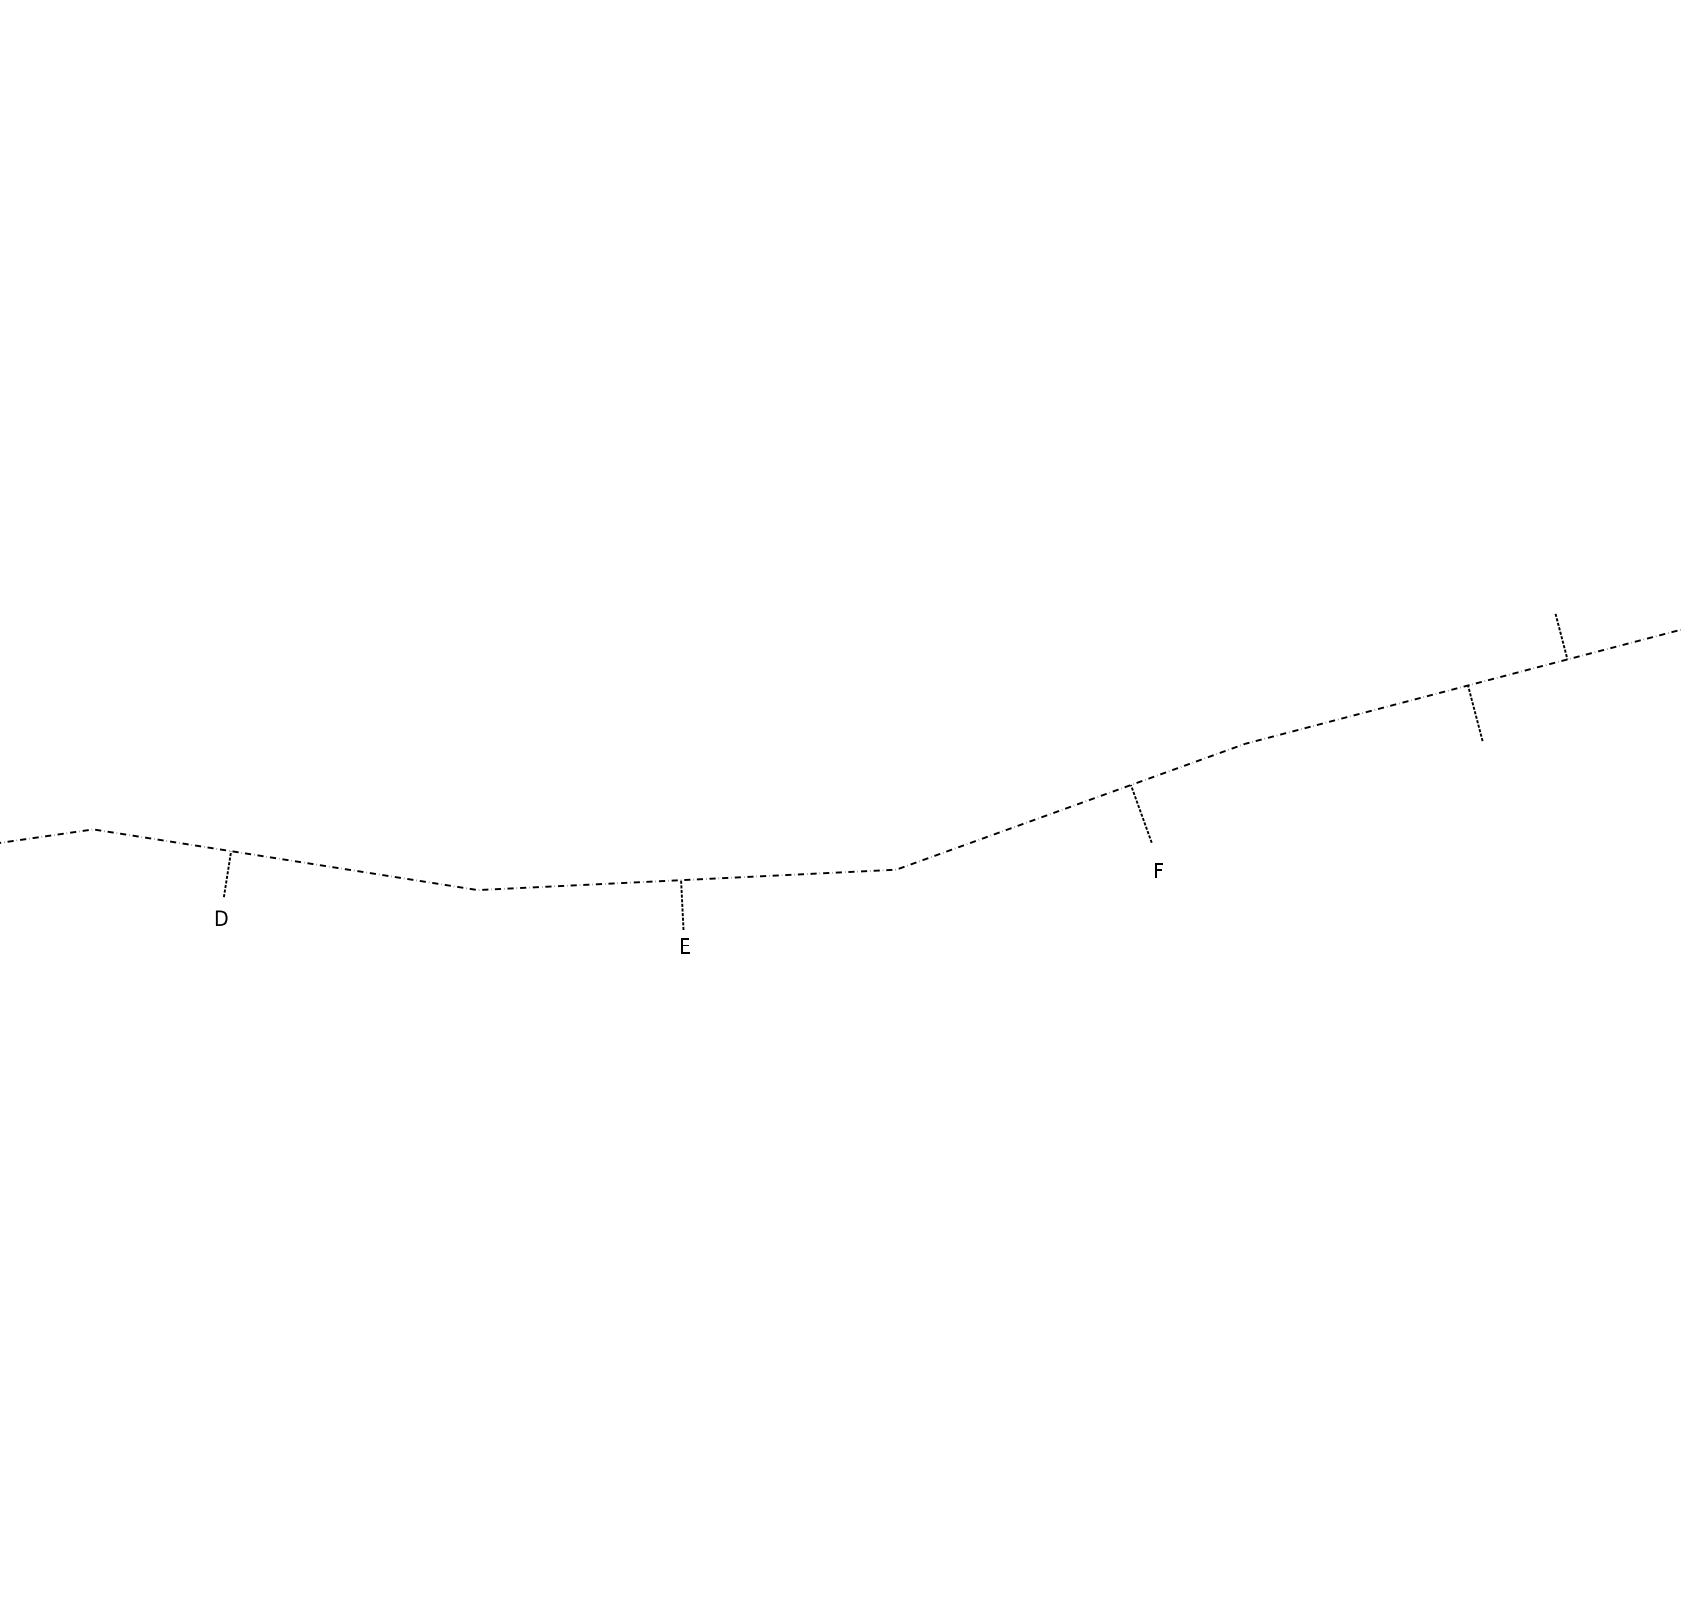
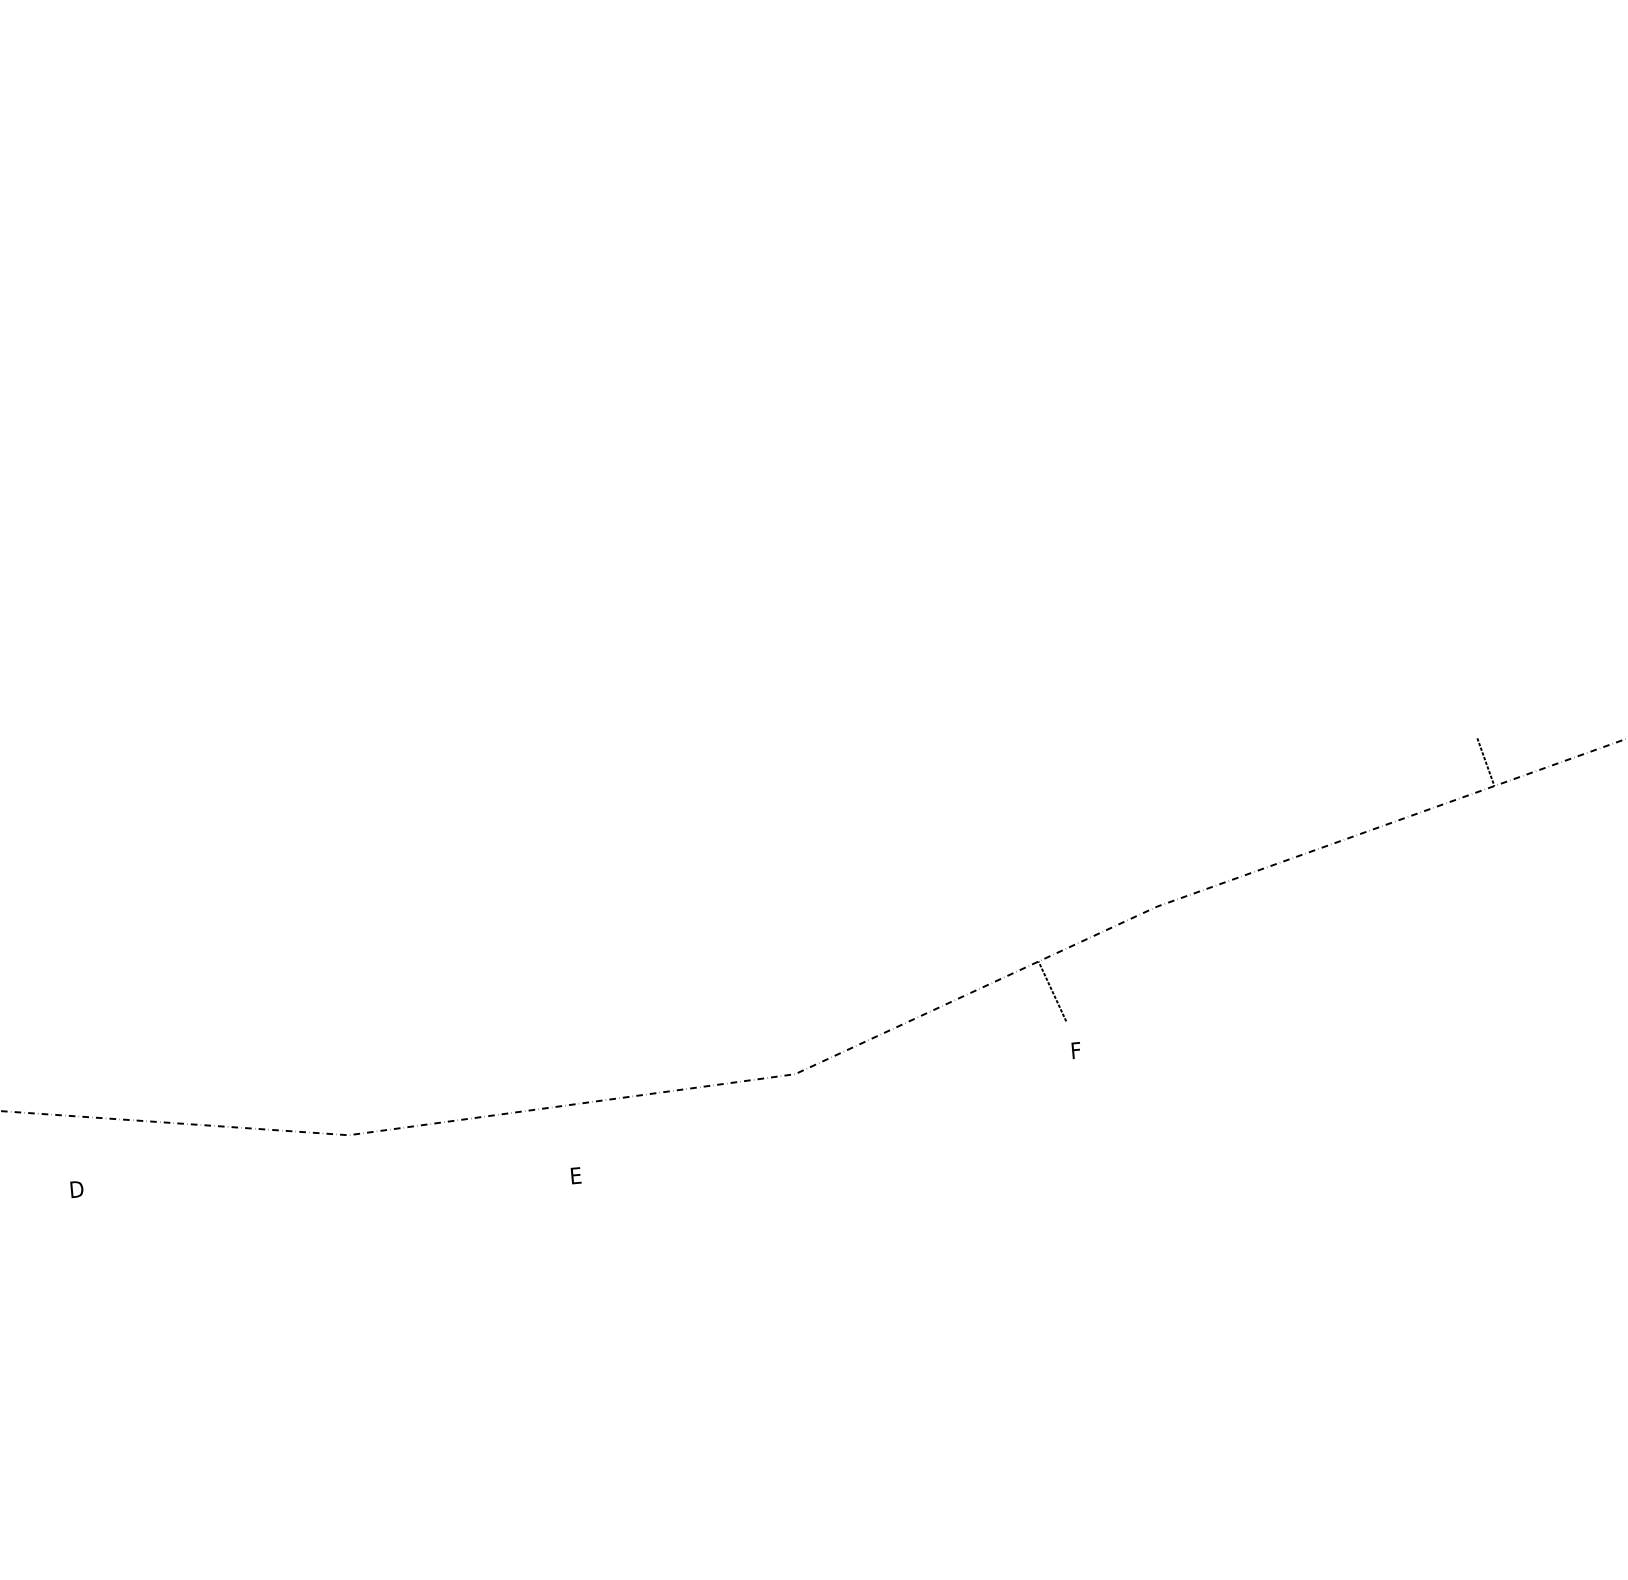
line: (1474, 713) -> (1399, 852), removed
line: (227, 874) -> (79, 1142), removed
line: (682, 905) -> (569, 1132), removed

